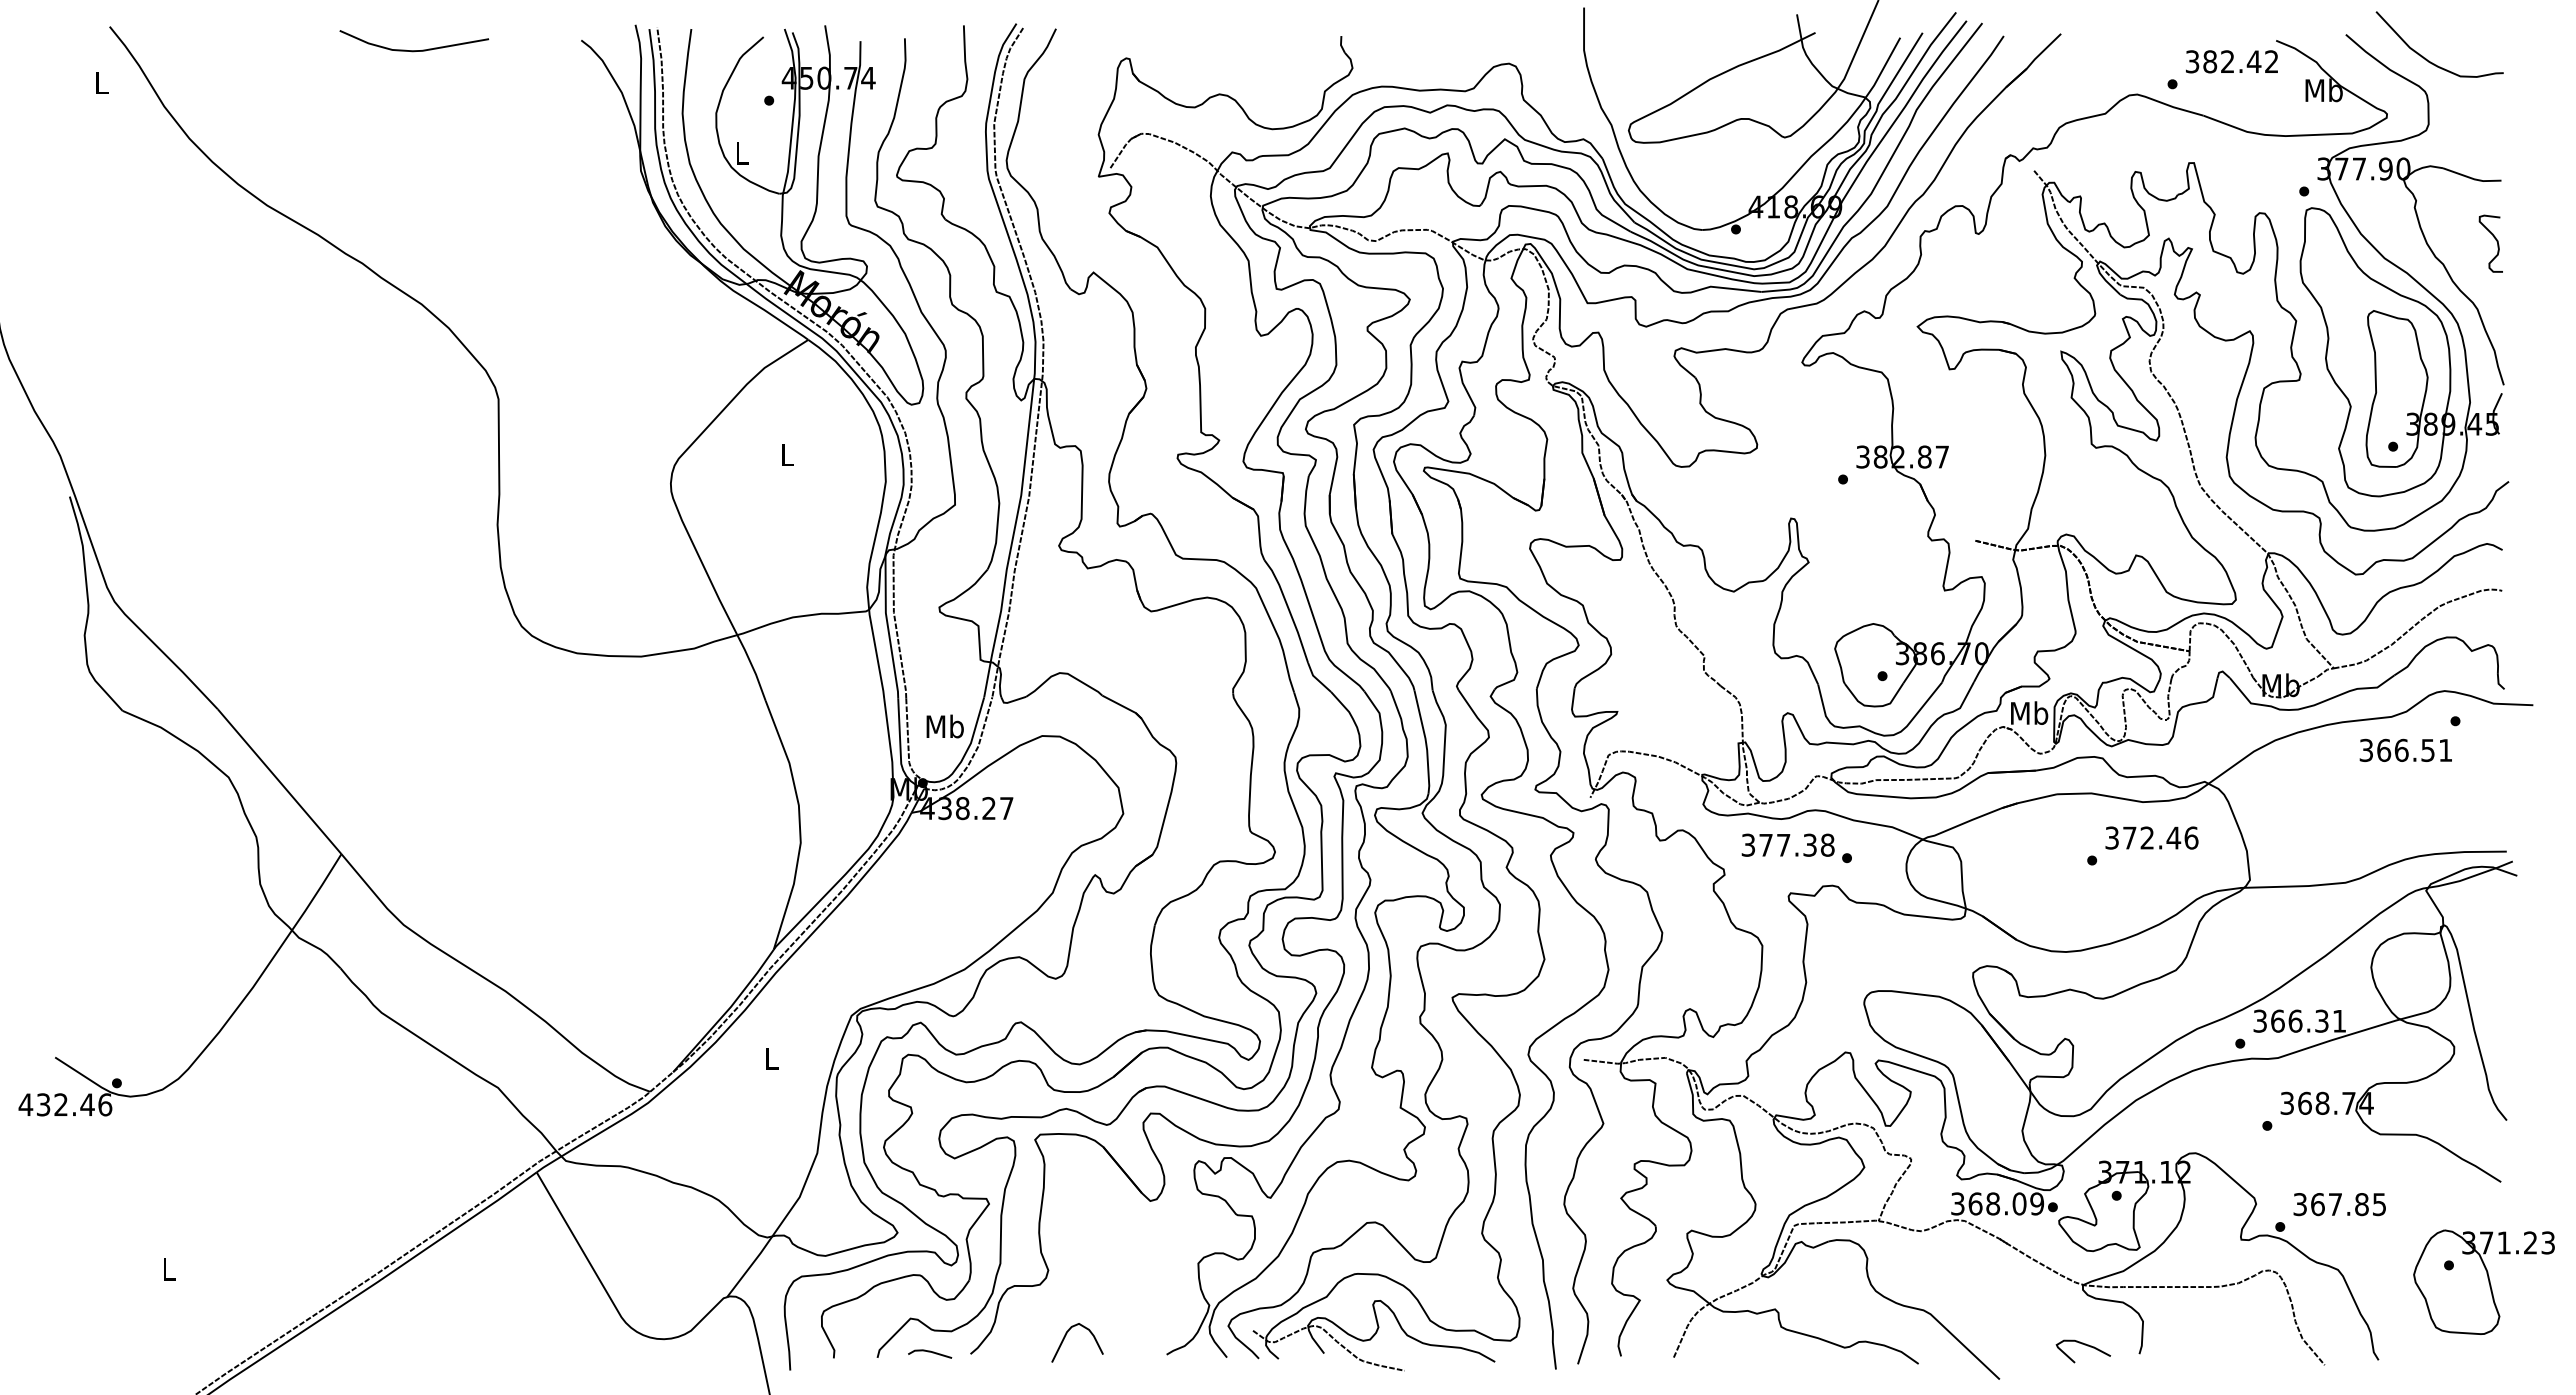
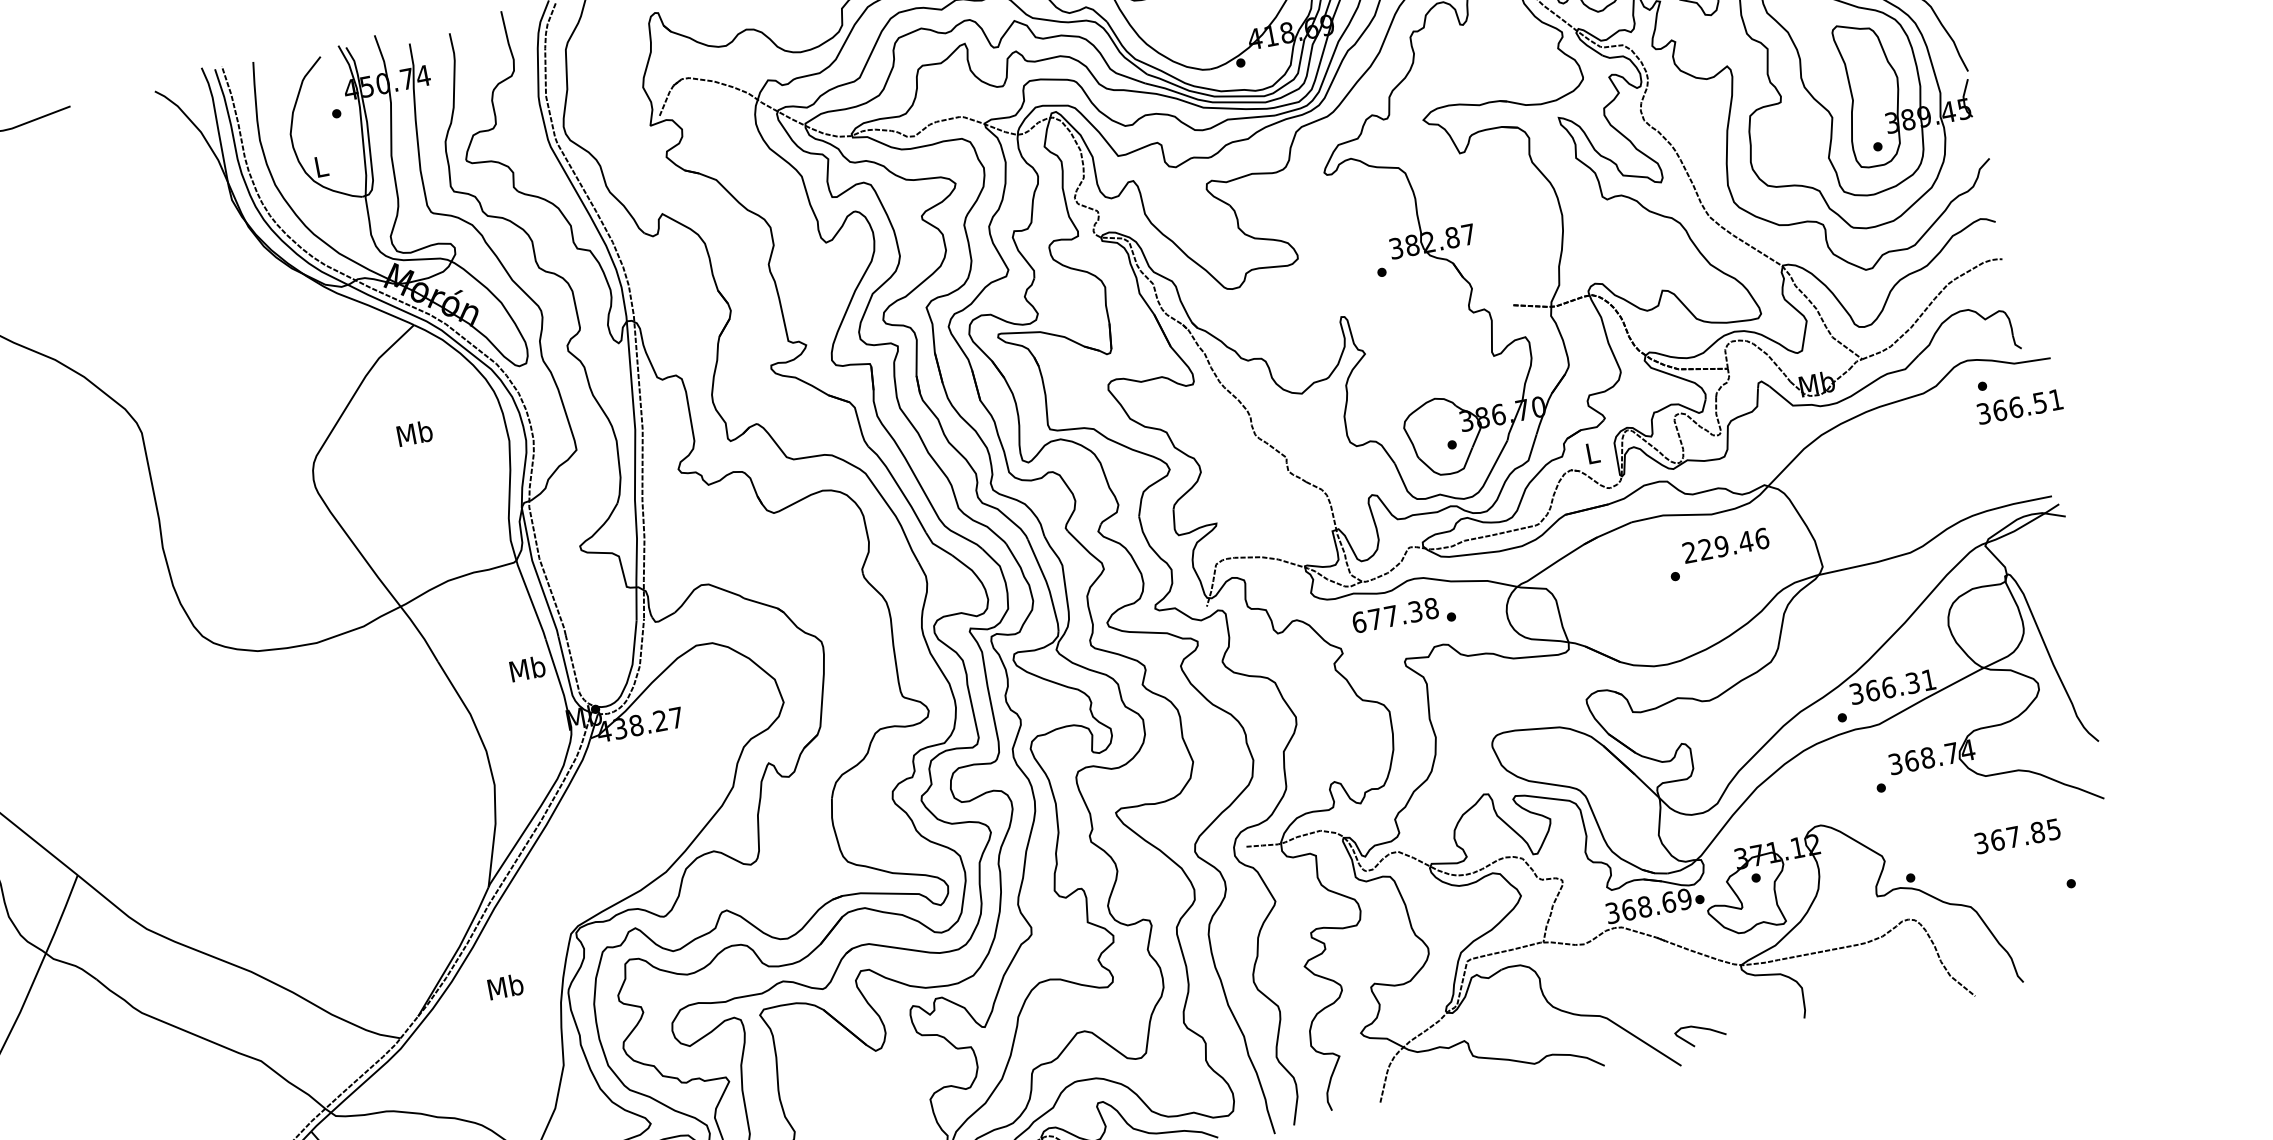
text: (786, 454) -> (414, 433), L -> Mb
text: (2029, 712) -> (1592, 452), Mb -> L
text: (944, 726) -> (527, 668), moved
text: (2405, 749) -> (2019, 405), moved
text: (2129, 837) -> (1705, 549), 372.46 -> 229.46
text: (1748, 844) -> (1359, 621), 377.38 -> 677.38
text: (771, 1058) -> (505, 986), L -> Mb
text: (2019, 1203) -> (1668, 901), 368.09 -> 368.69
text: (2339, 1204) -> (2017, 836), moved
part: (2483, 1281) -> (2105, 892), removed
curve: (2084, 1345) -> (1700, 1029), moved

